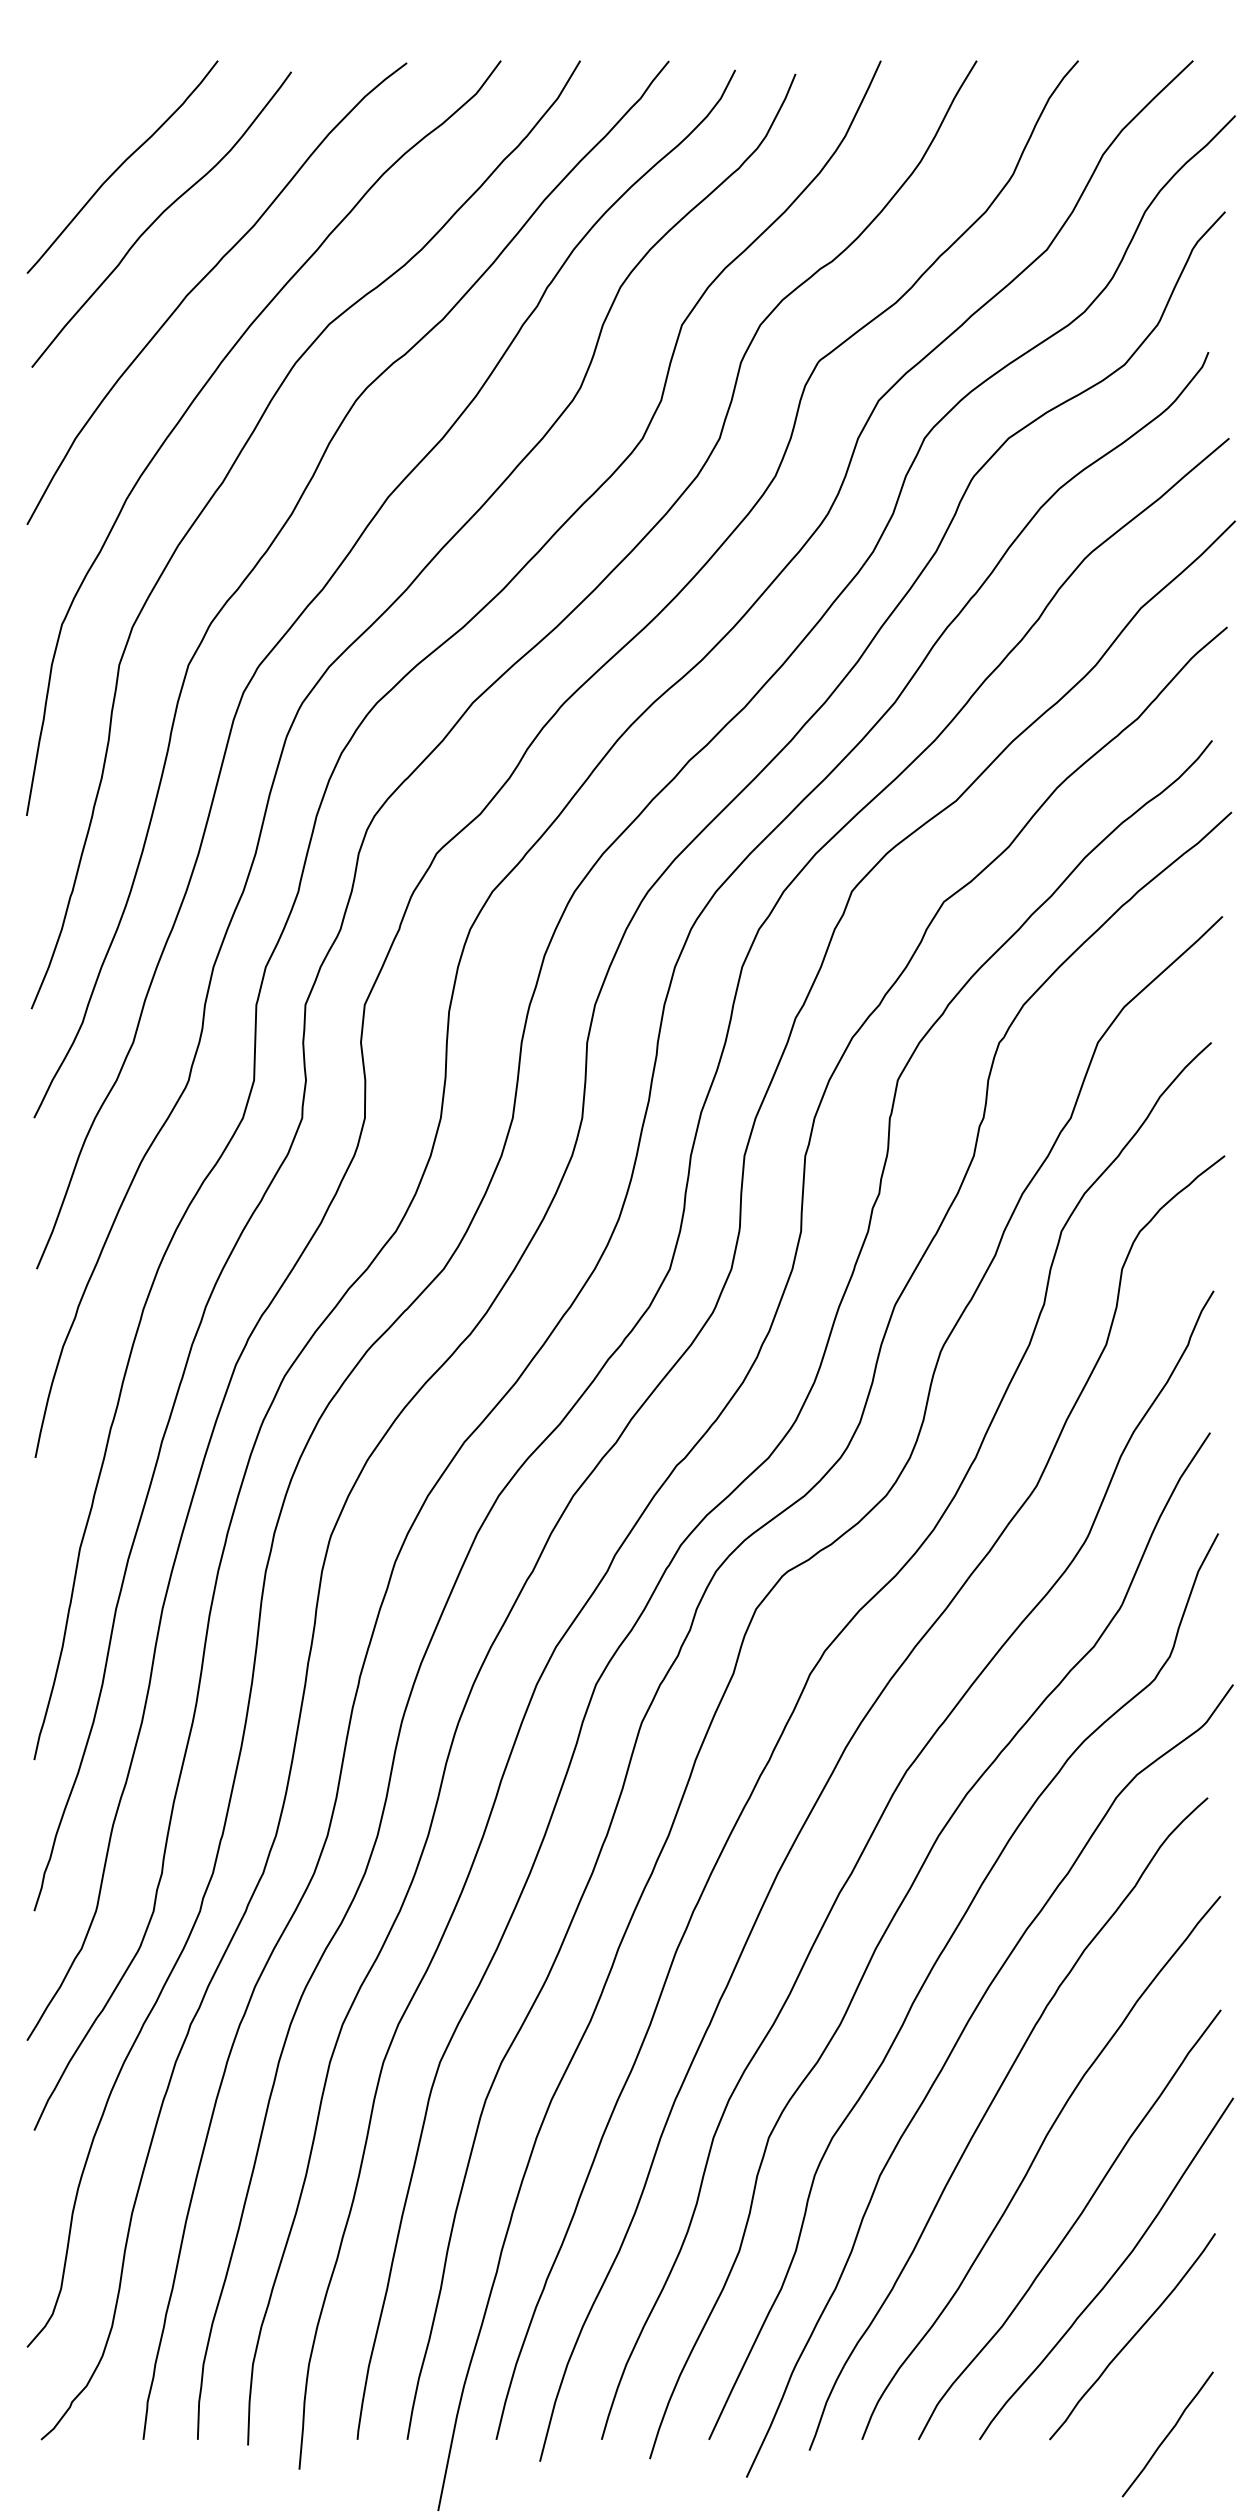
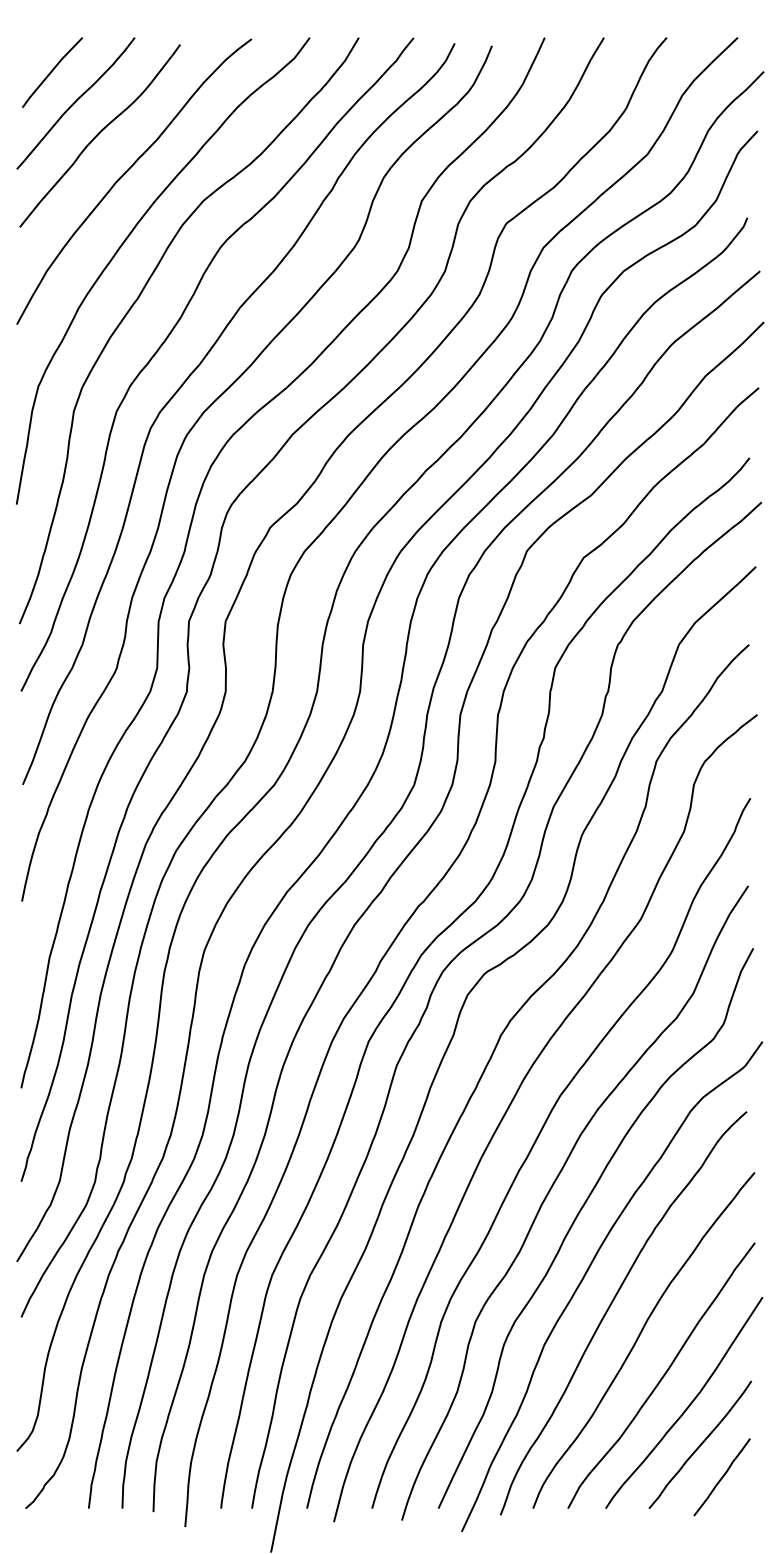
line: (84, 117) -> (52, 72), added
line: (1166, 2434) -> (721, 1477), moved

